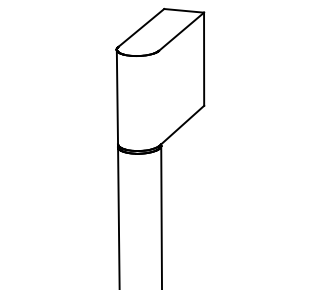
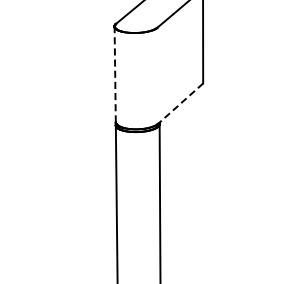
line: (117, 96) -> (115, 74), solid -> dashed
line: (181, 125) -> (180, 103), solid -> dashed

